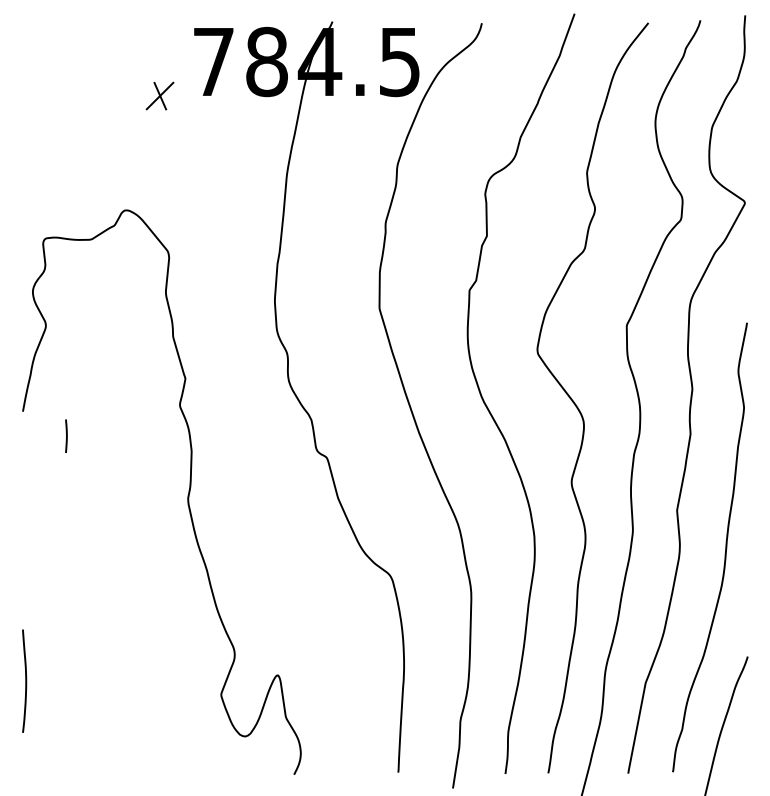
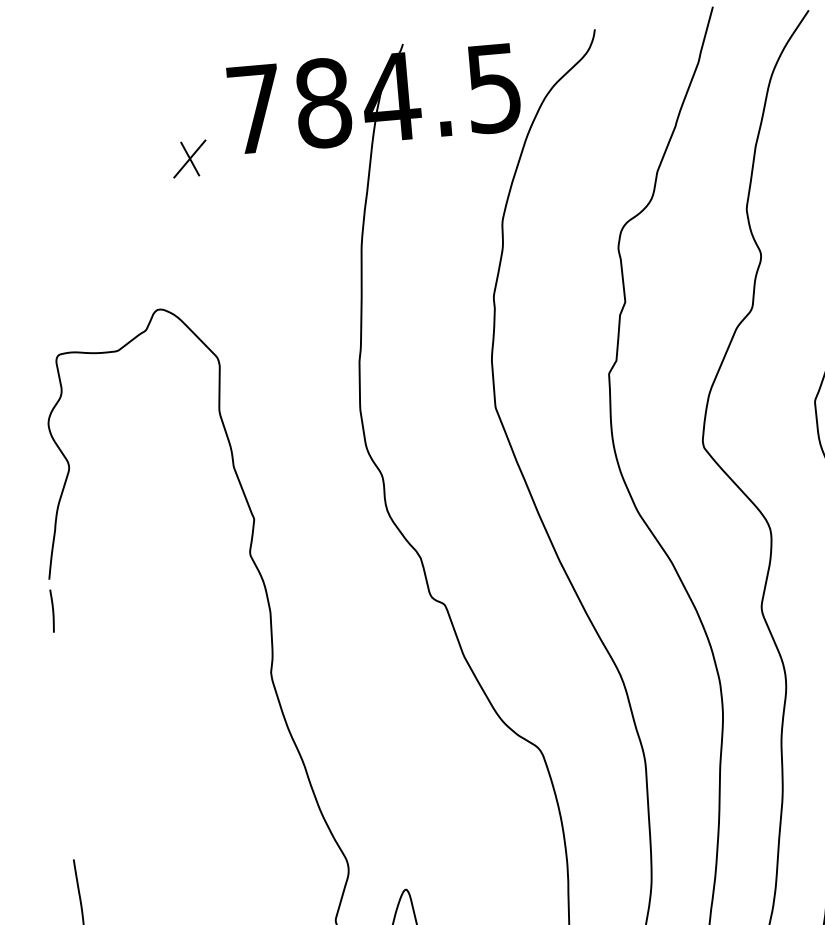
line: (66, 435) -> (52, 610), moved

